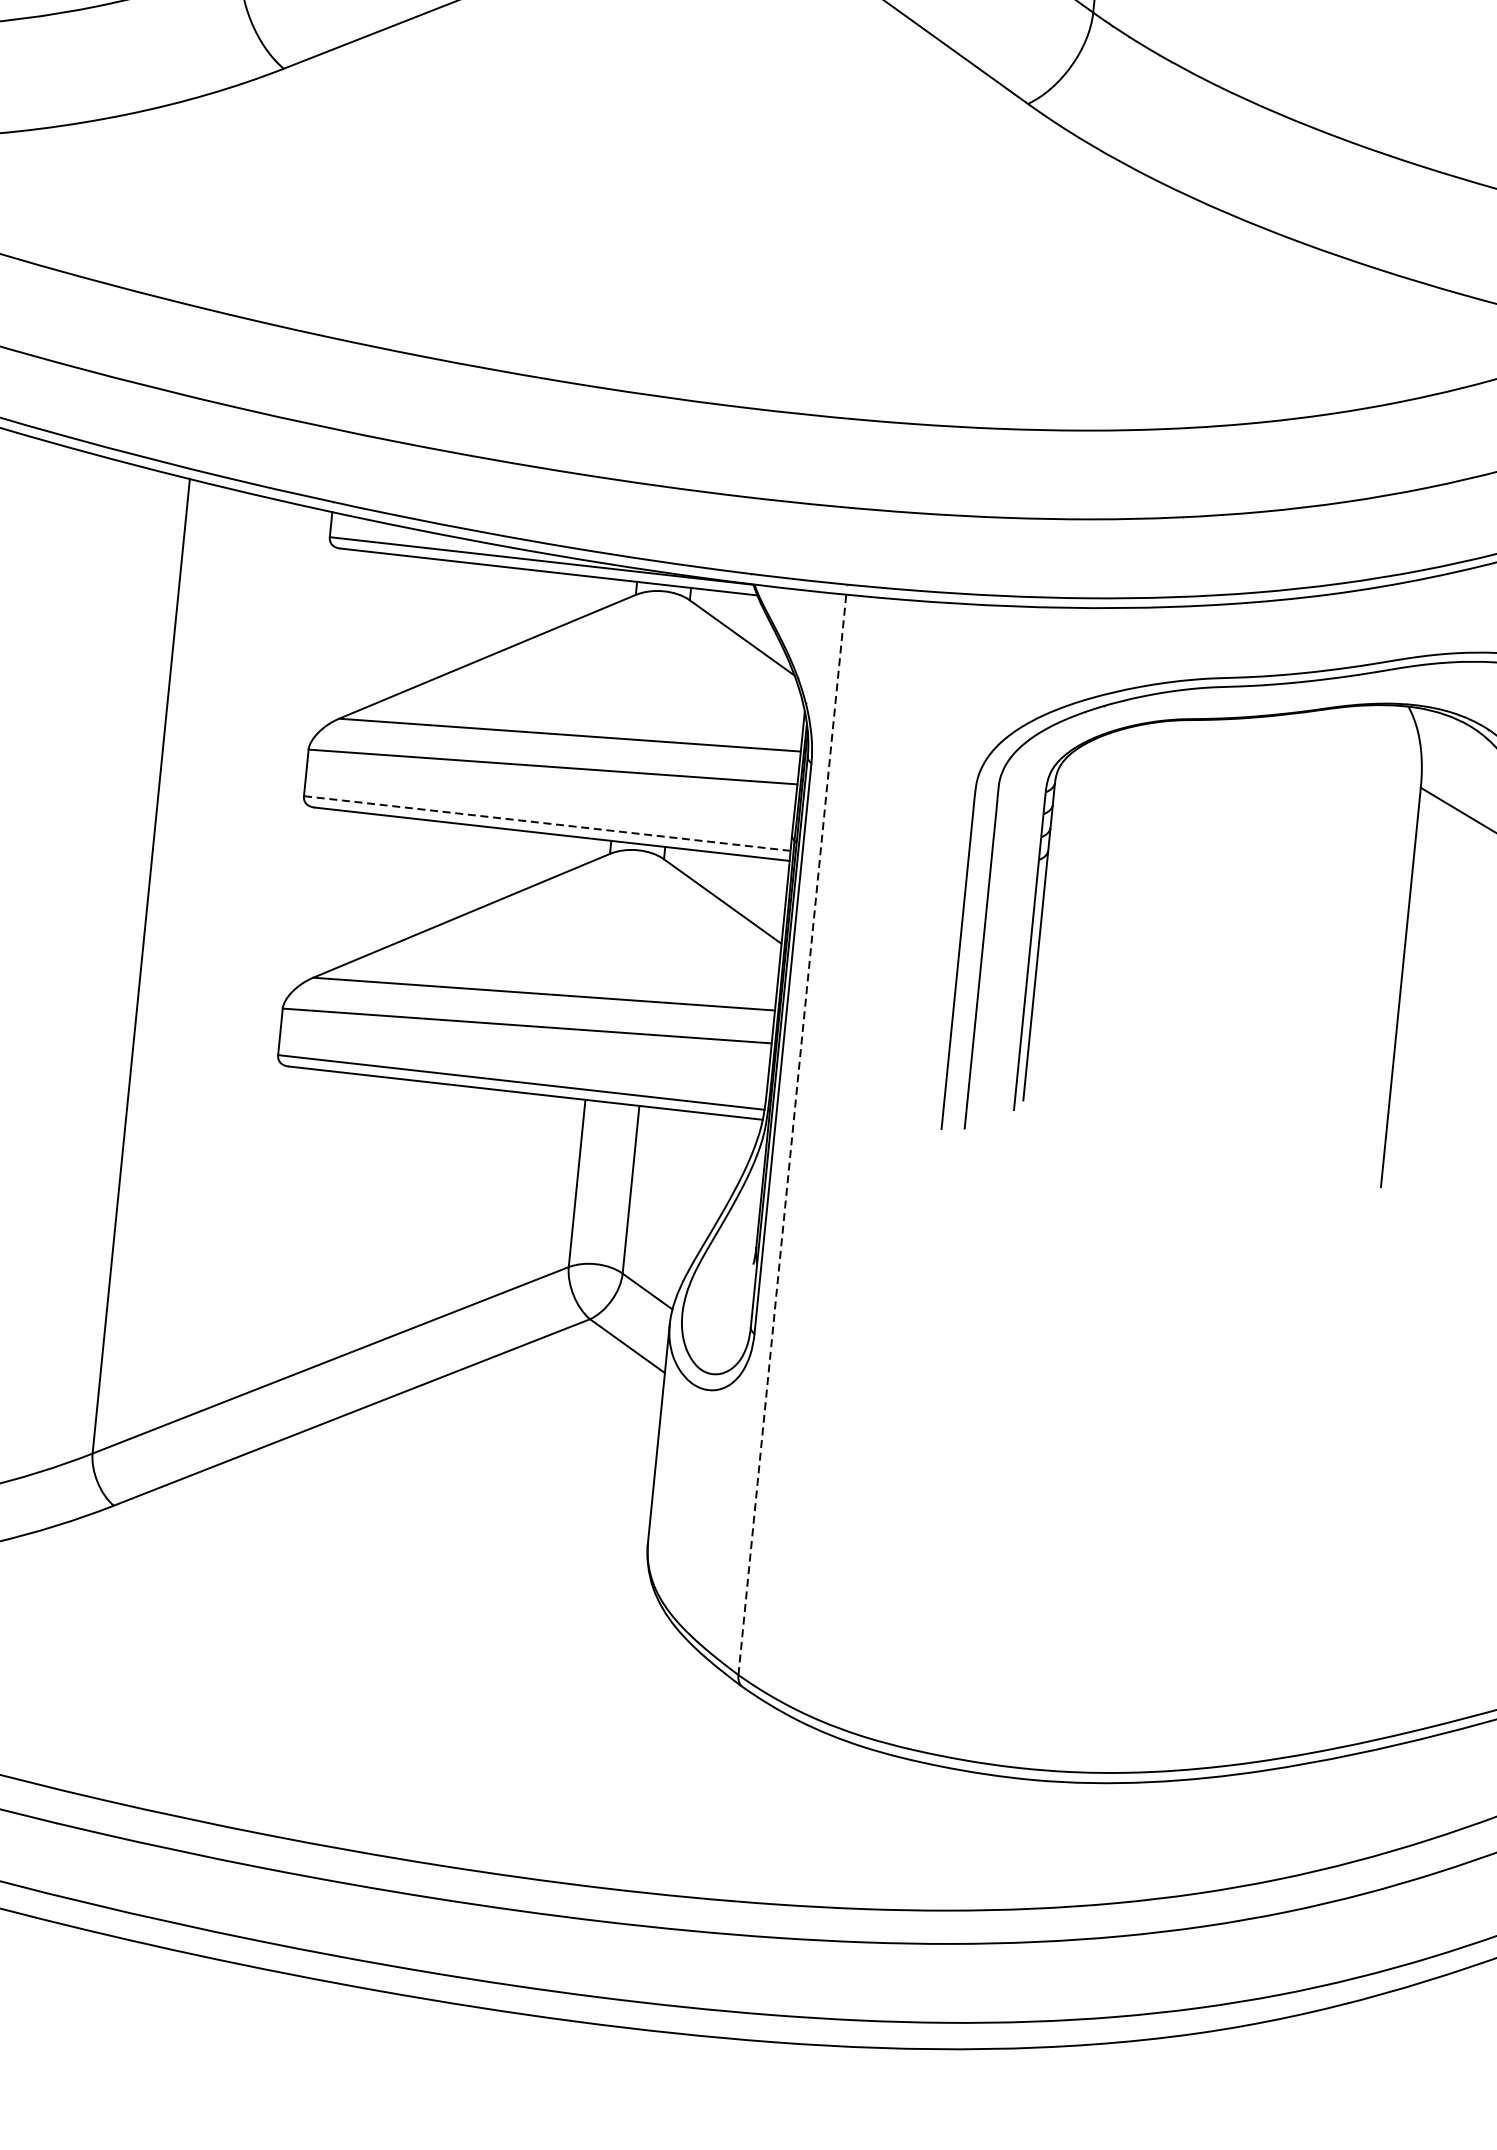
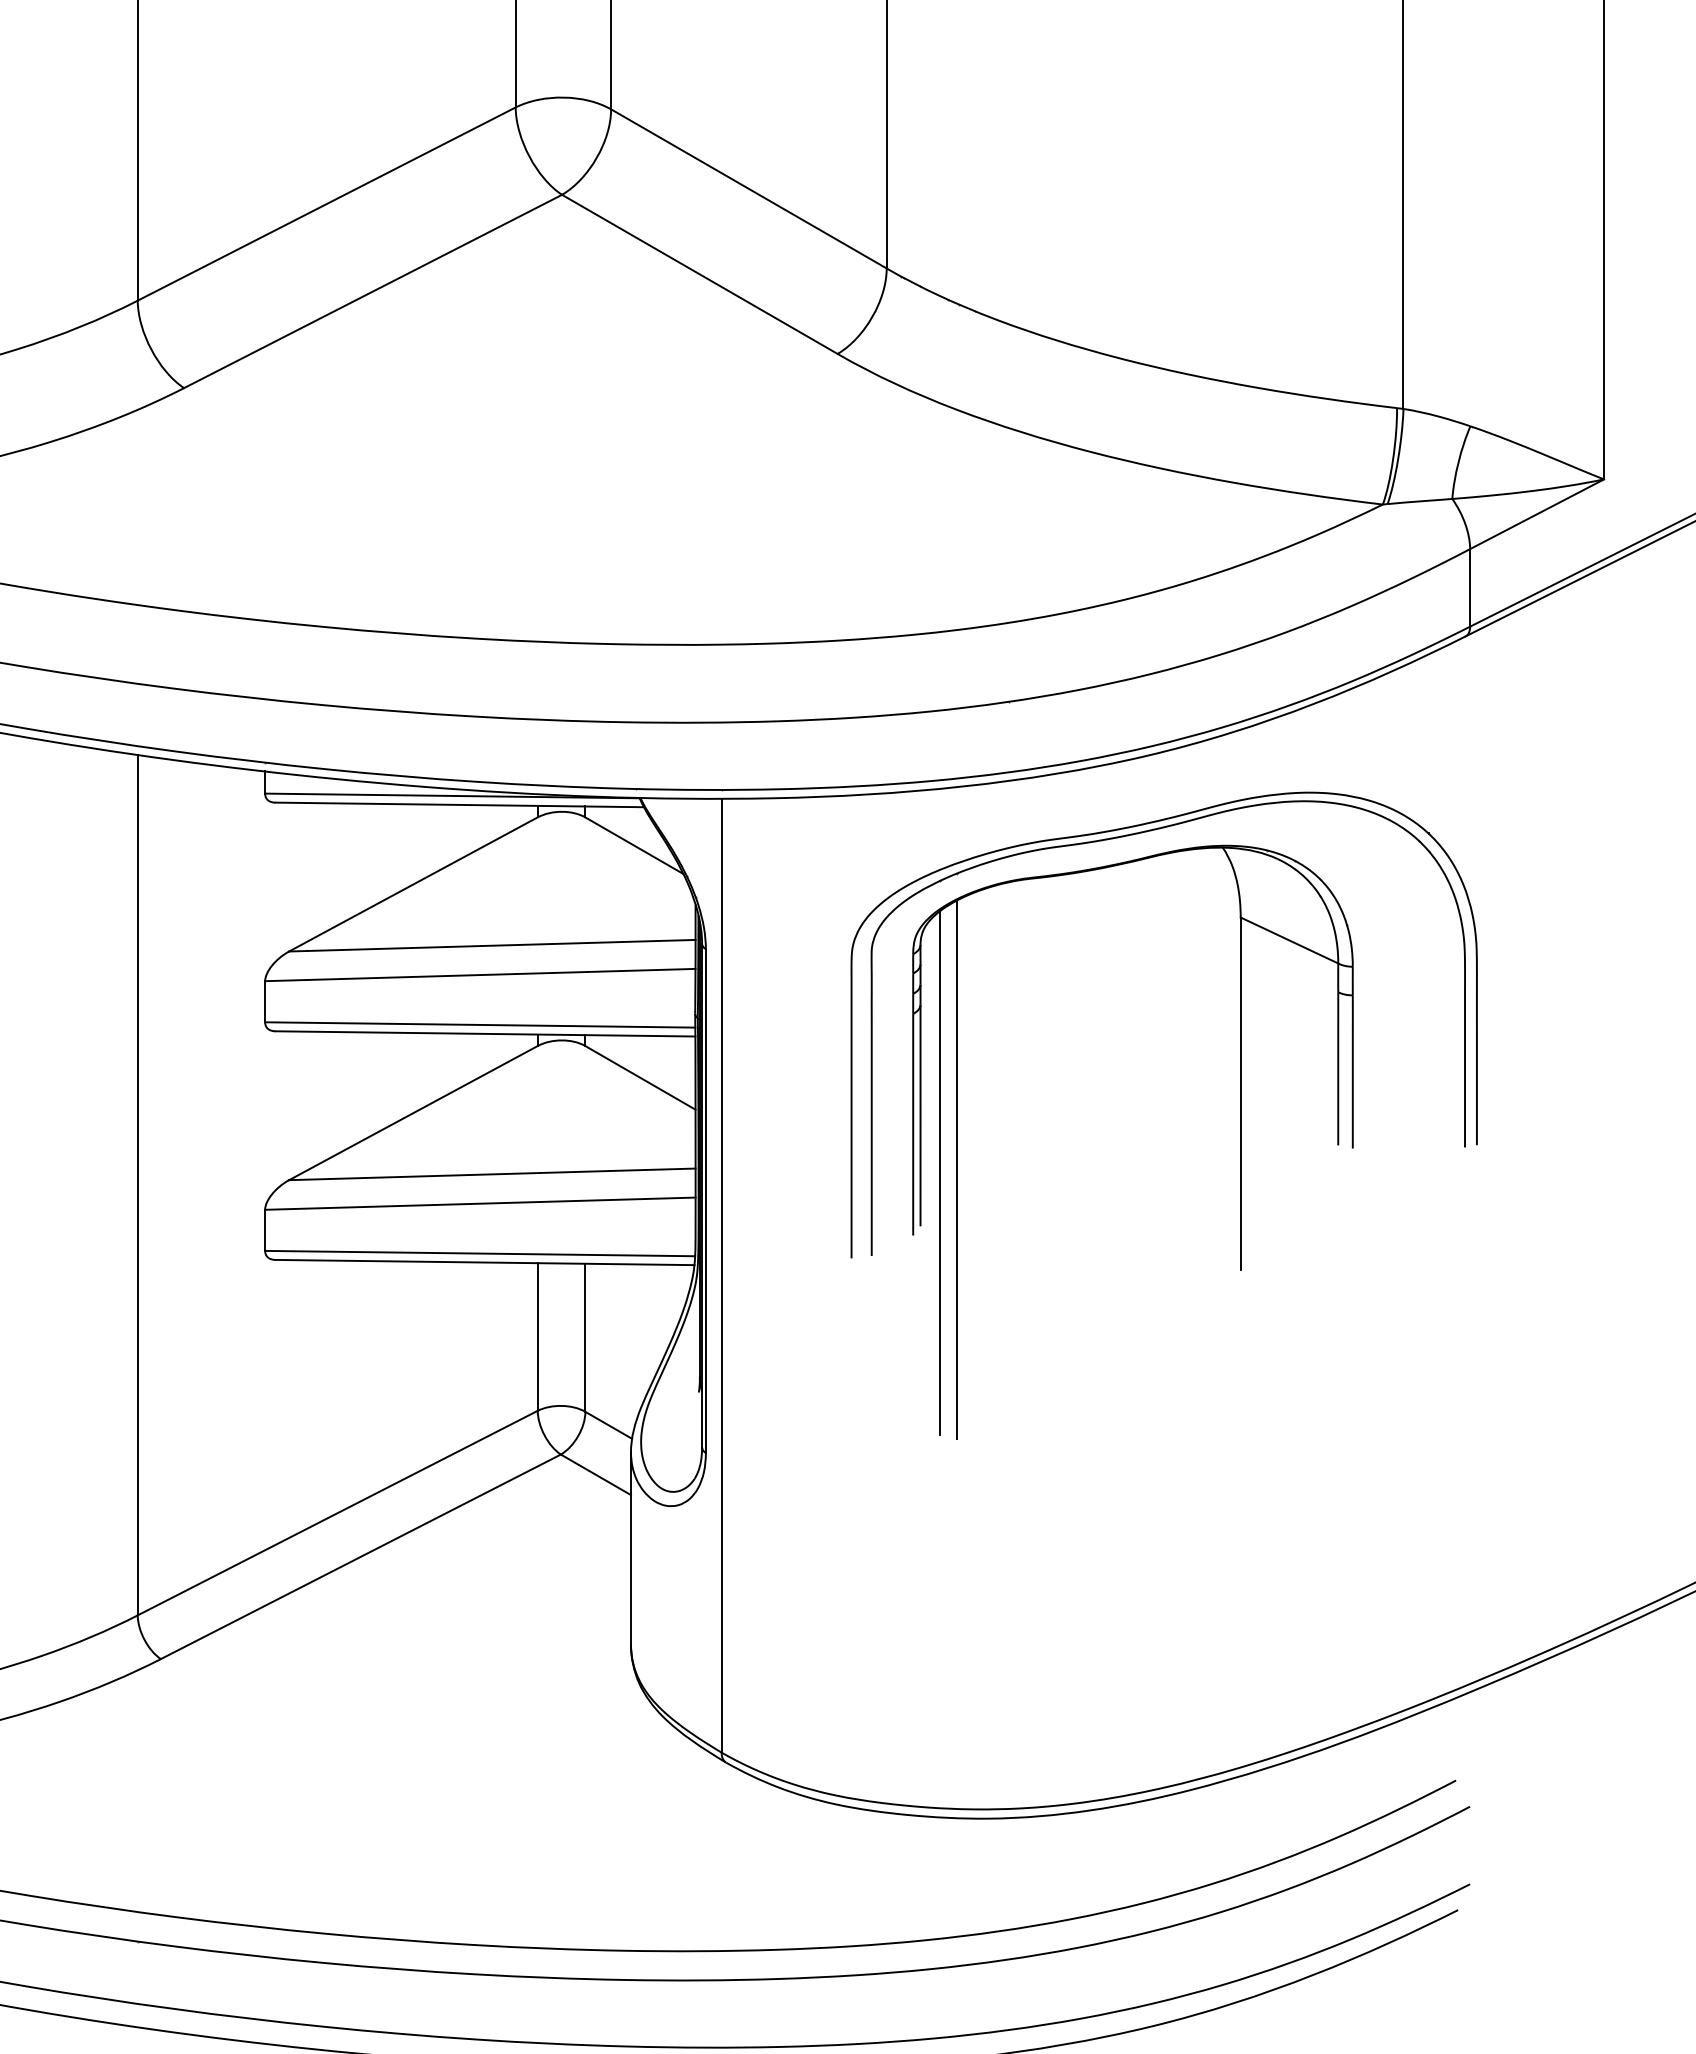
line: (546, 822) -> (479, 1024), dashed -> solid
line: (1070, 1041) -> (956, 1169), added
line: (1051, 1043) -> (940, 1173), added
line: (792, 1134) -> (721, 1275), dashed -> solid

